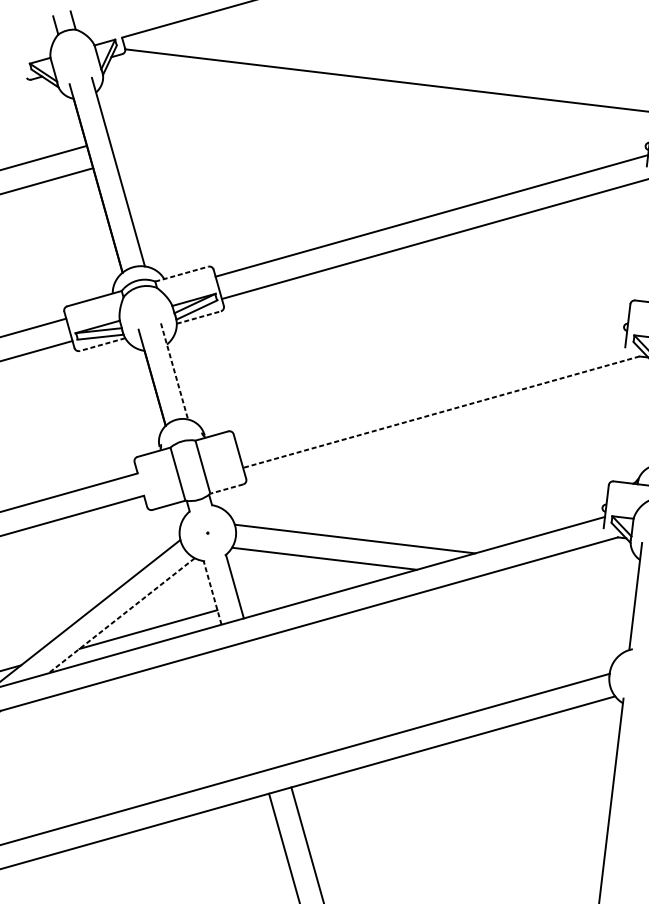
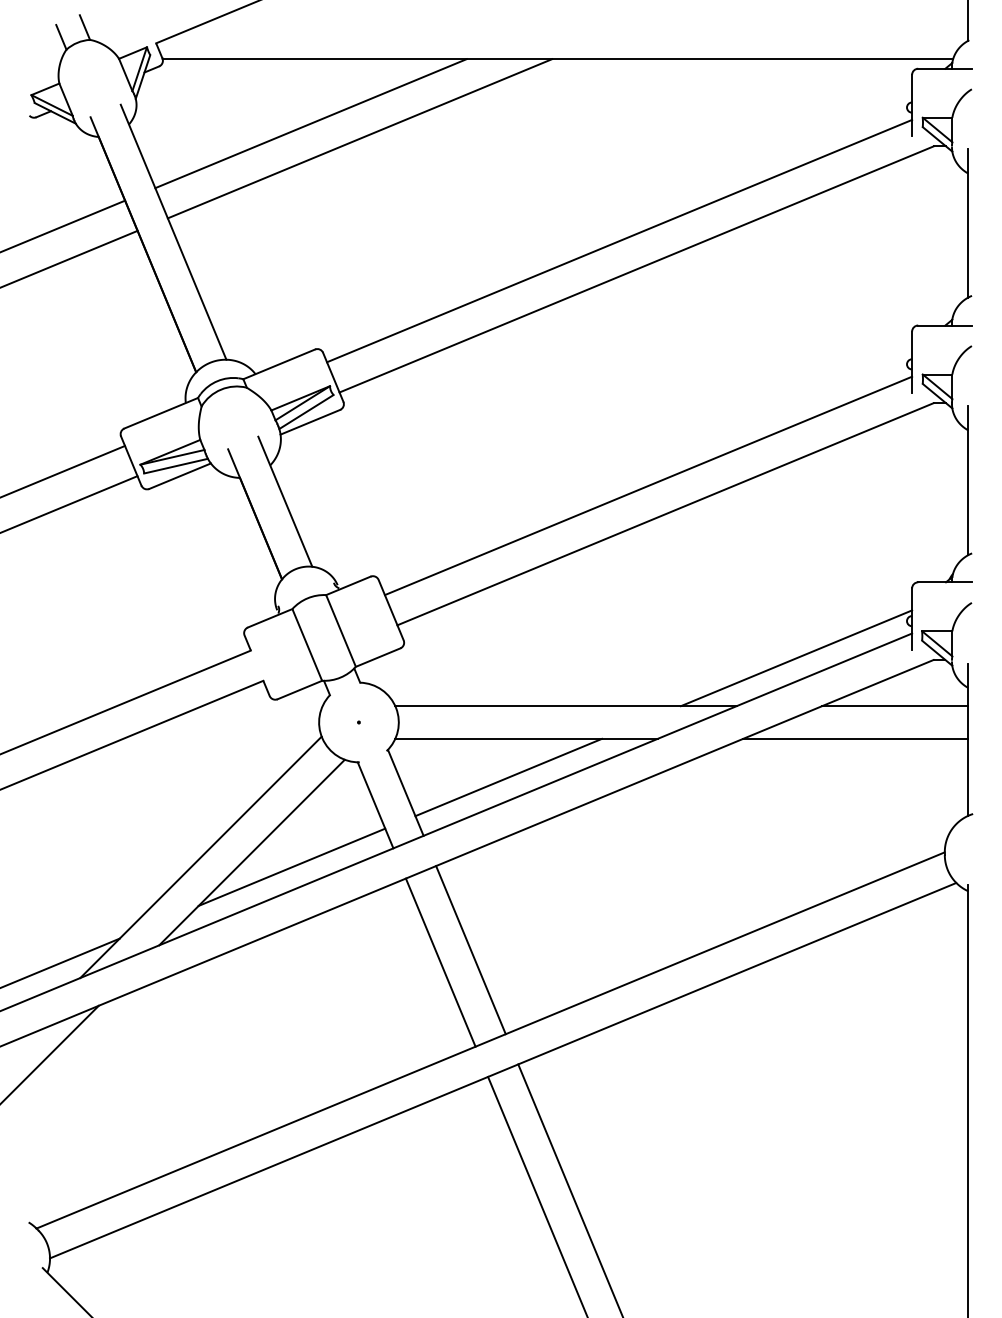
line: (224, 107) -> (310, 123), added
line: (257, 121) -> (359, 138), added
line: (181, 274) -> (279, 364), dashed -> solid
line: (198, 317) -> (310, 422), dashed -> solid
line: (102, 344) -> (179, 476), dashed -> solid
line: (174, 371) -> (285, 502), dashed -> solid
line: (431, 390) -> (648, 485), added
line: (441, 412) -> (665, 514), dashed -> solid
line: (226, 488) -> (377, 657), dashed -> solid
line: (521, 524) -> (796, 658), added
line: (587, 566) -> (895, 706), added
line: (308, 584) -> (508, 777), added
line: (556, 586) -> (855, 738), added
line: (212, 593) -> (375, 805), dashed -> solid
line: (121, 615) -> (251, 852), dashed -> solid
line: (267, 703) -> (470, 950), added
line: (245, 709) -> (440, 962), added

